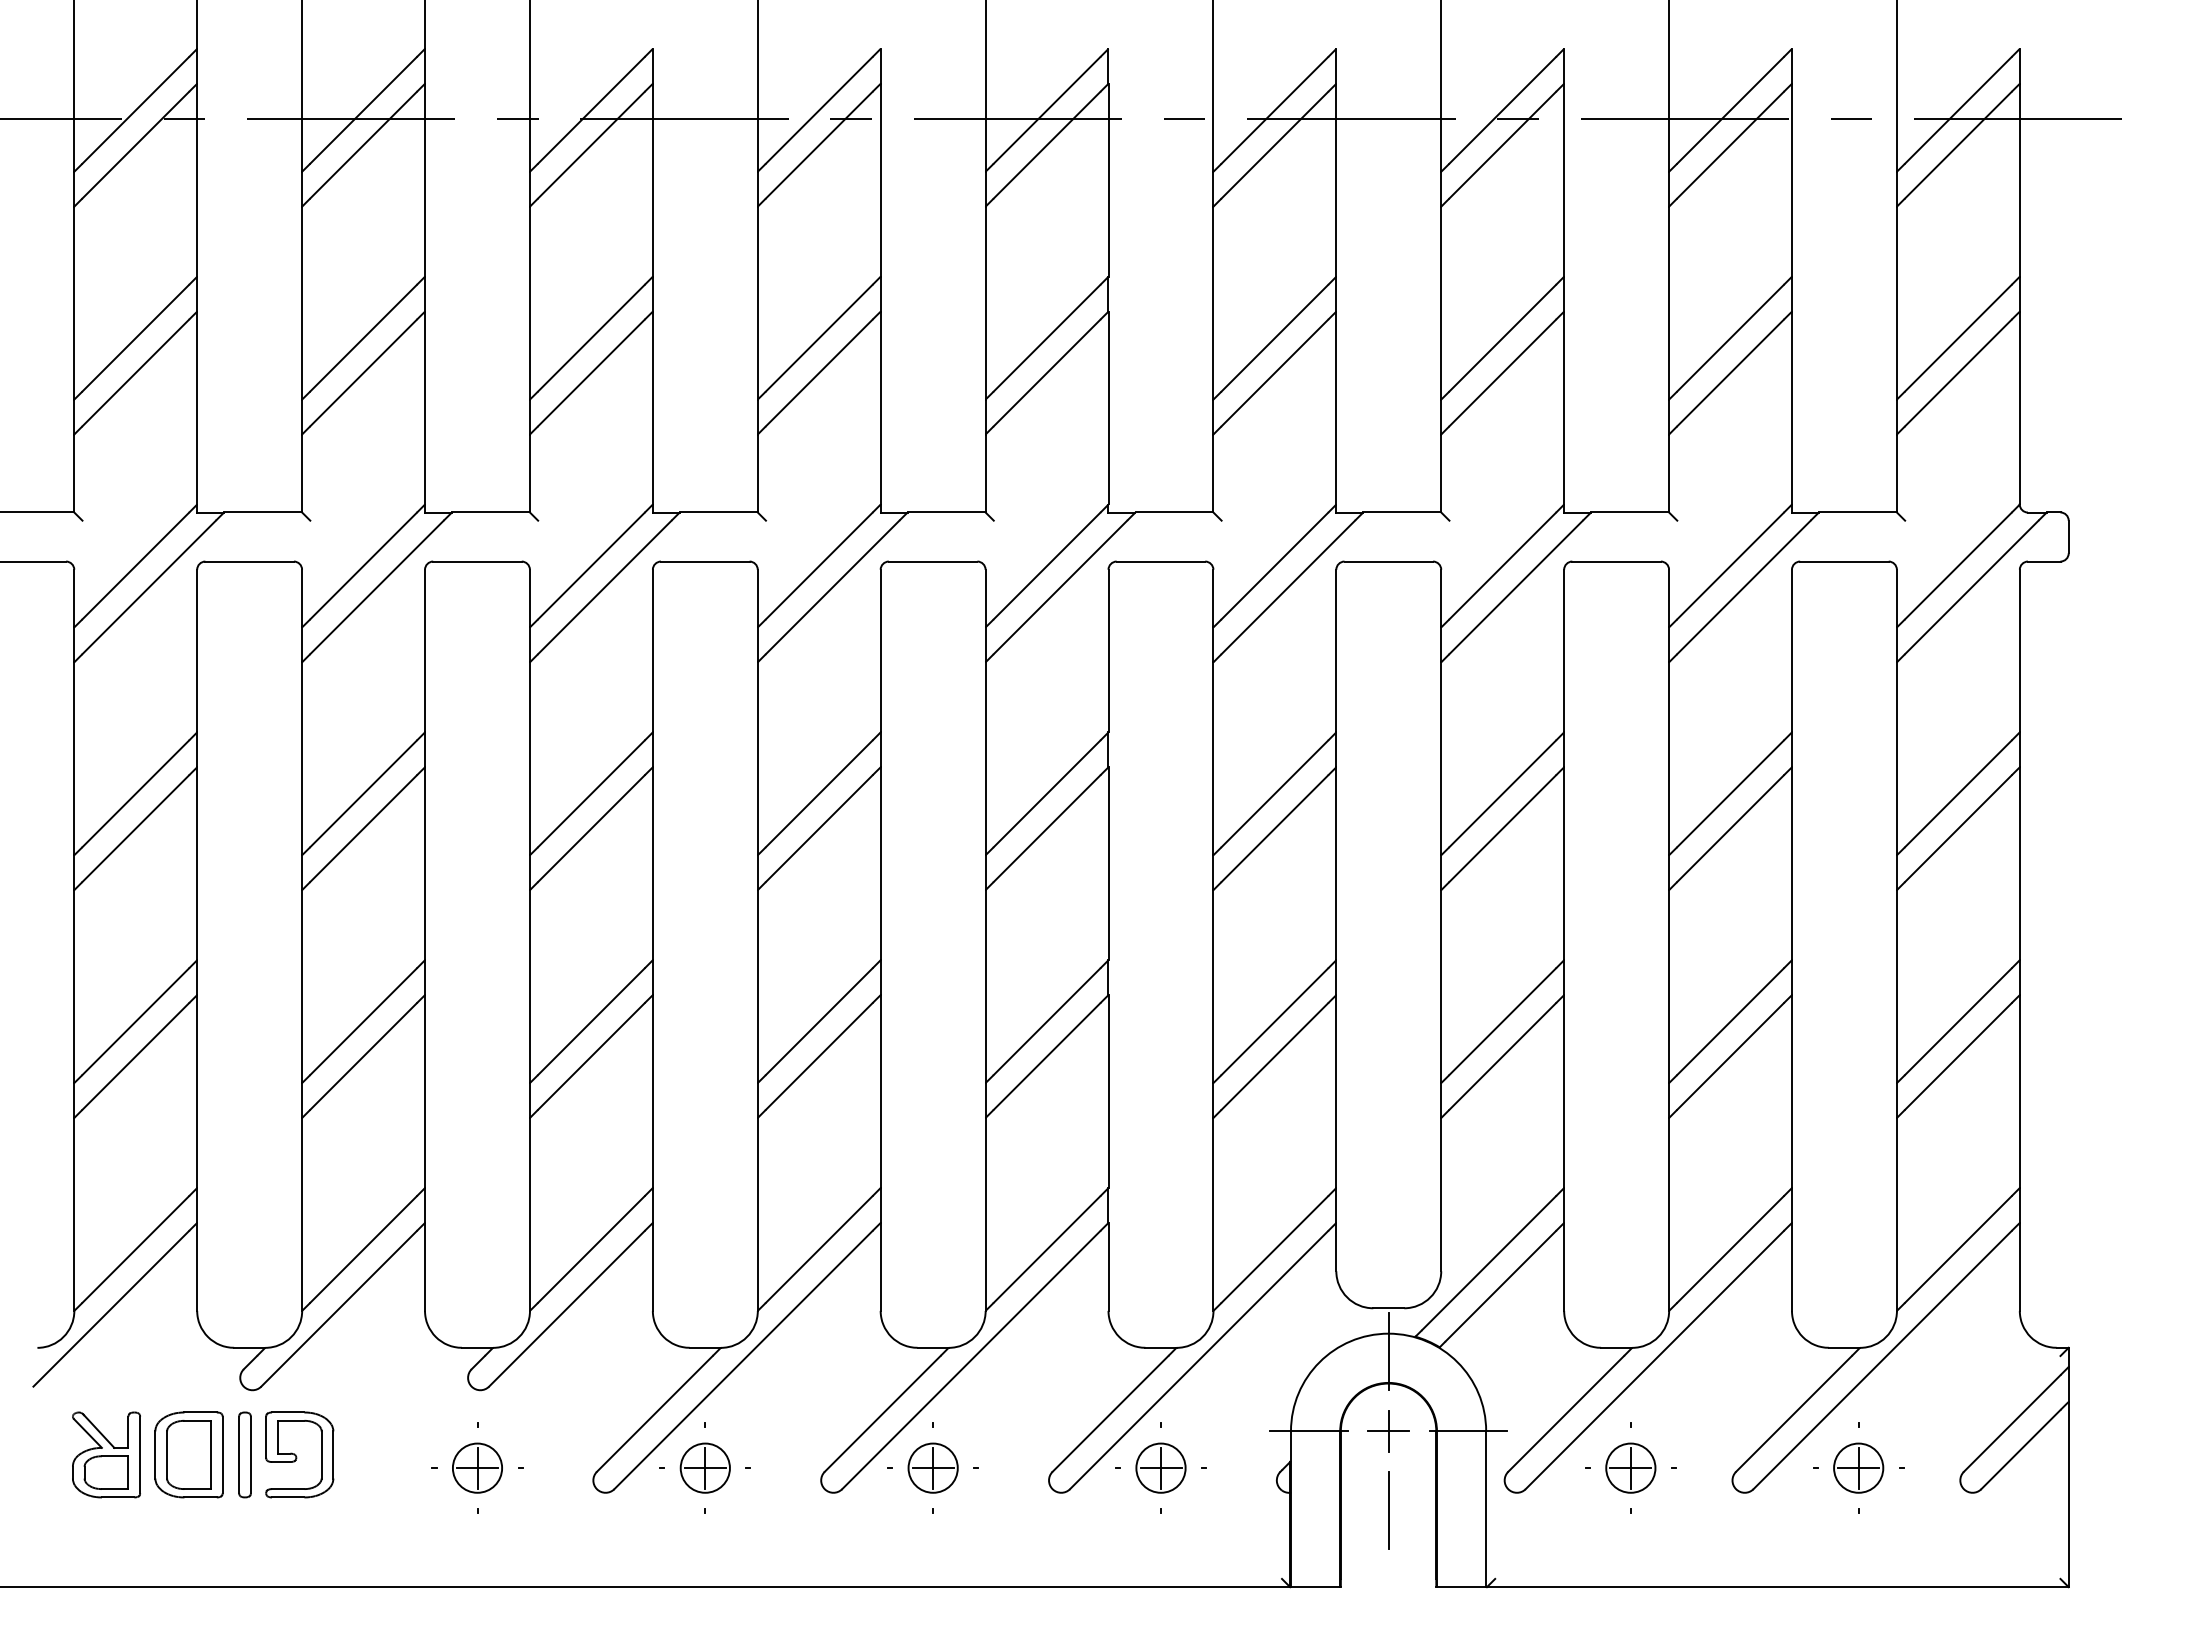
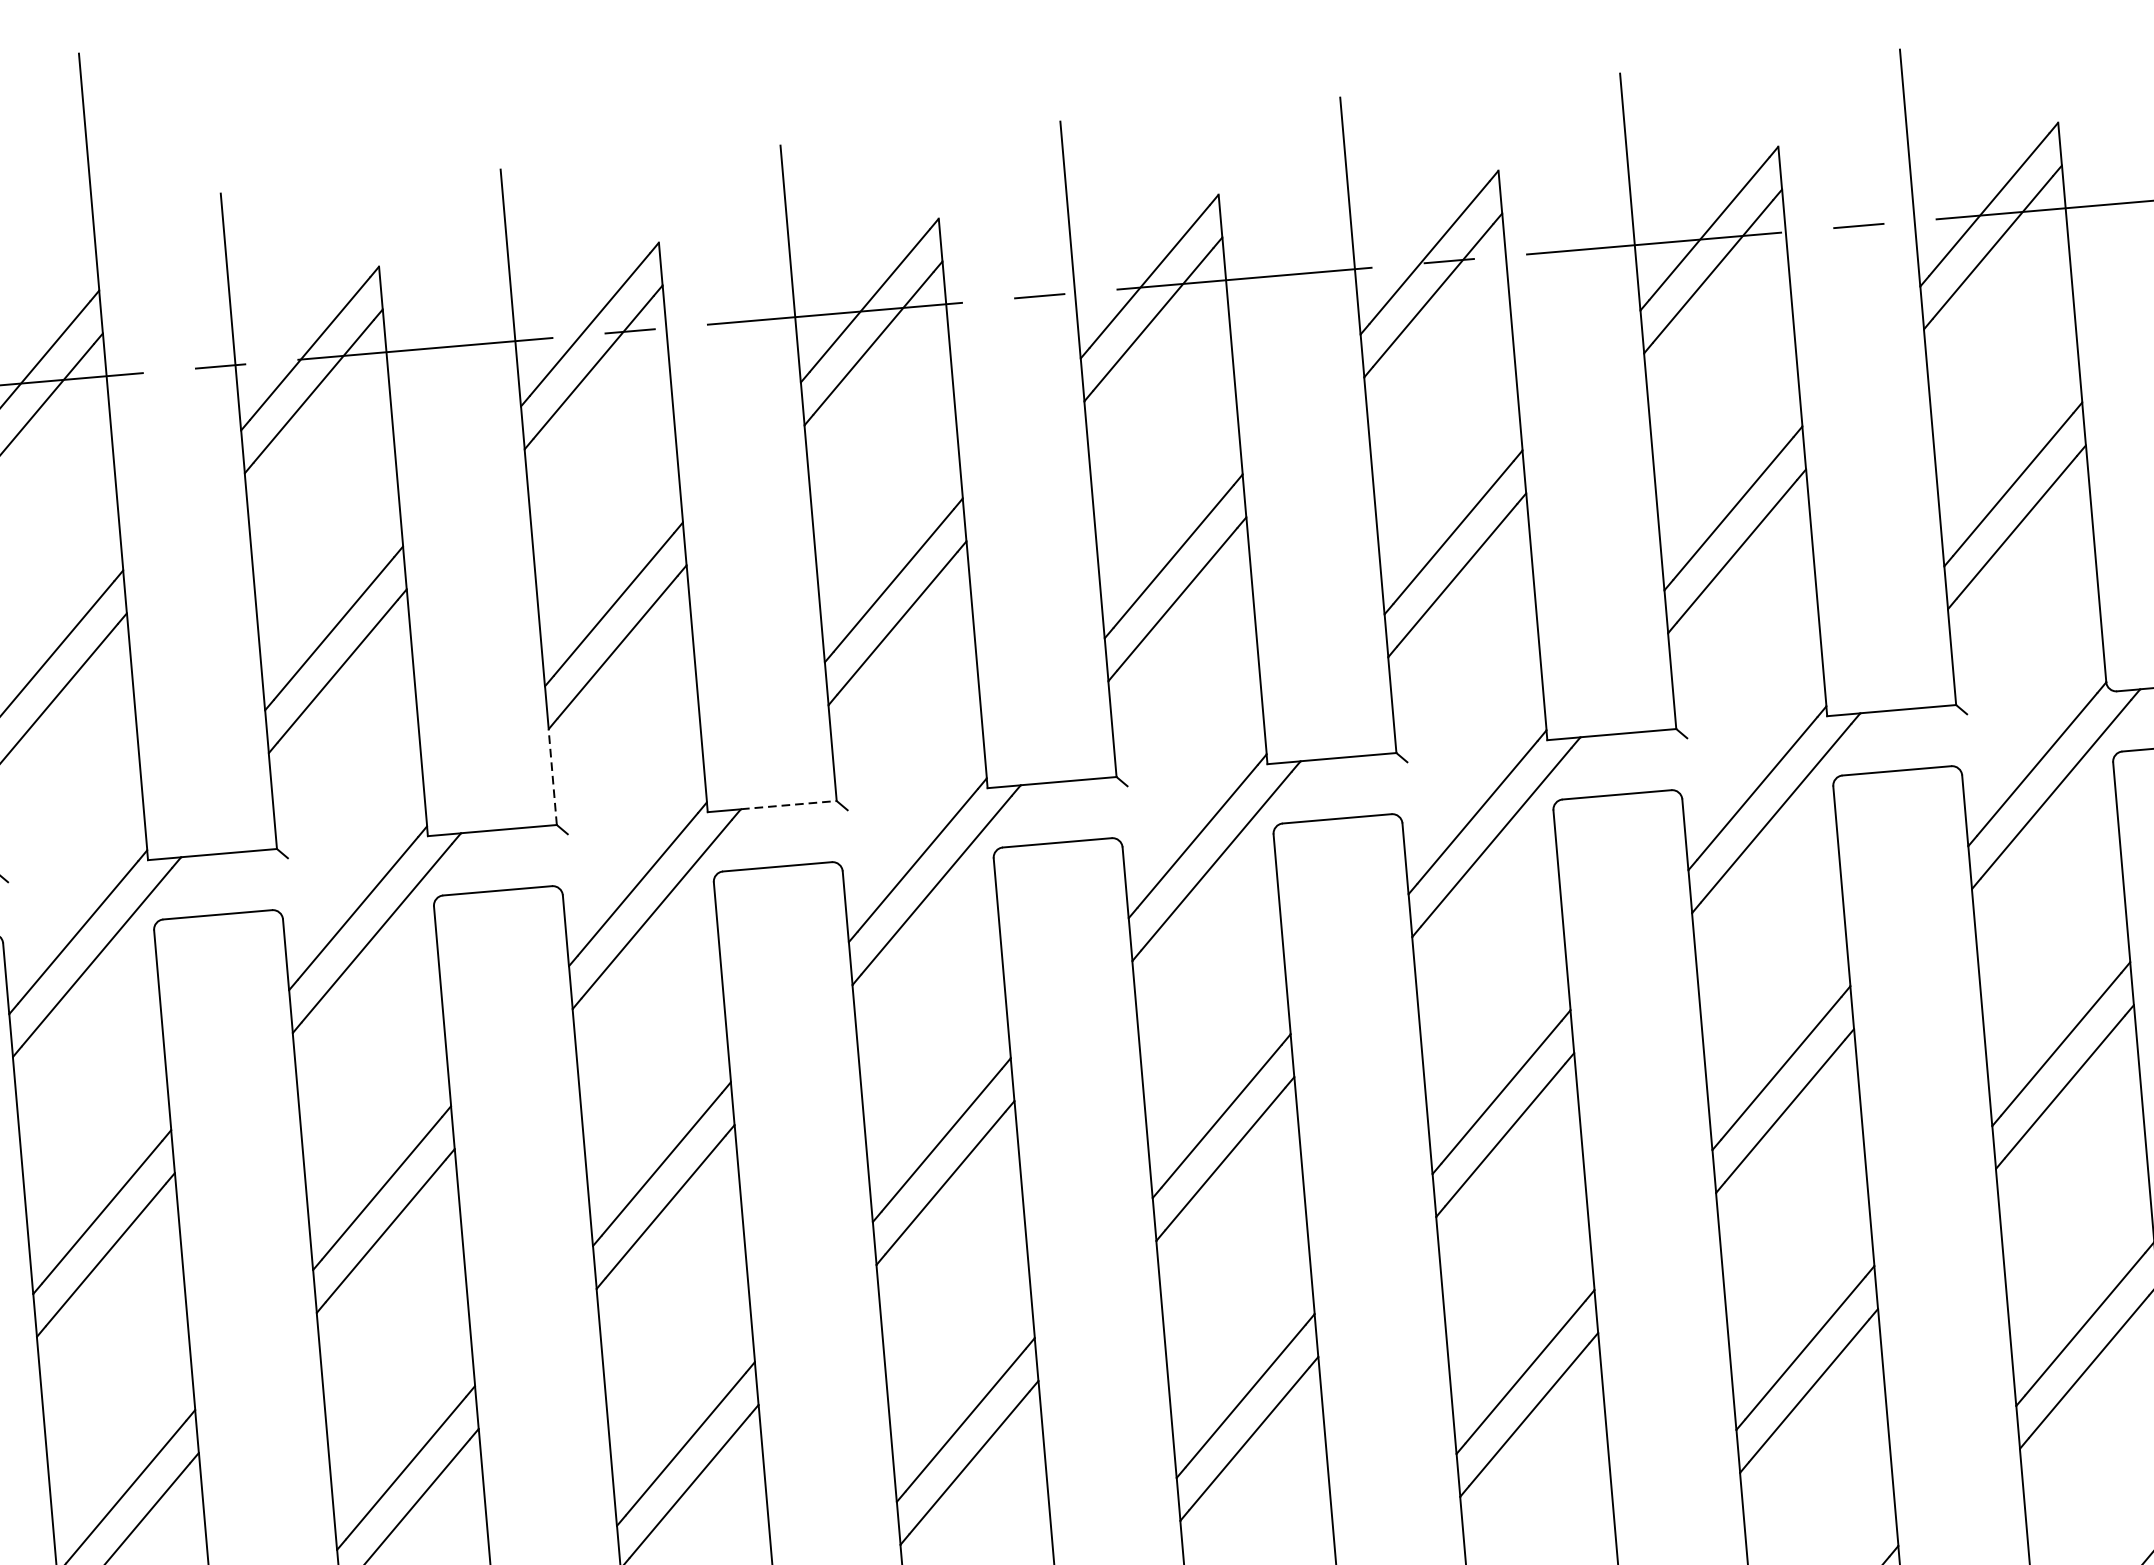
line: (757, 473) -> (552, 777), solid -> dashed
line: (946, 512) -> (788, 805), solid -> dashed

